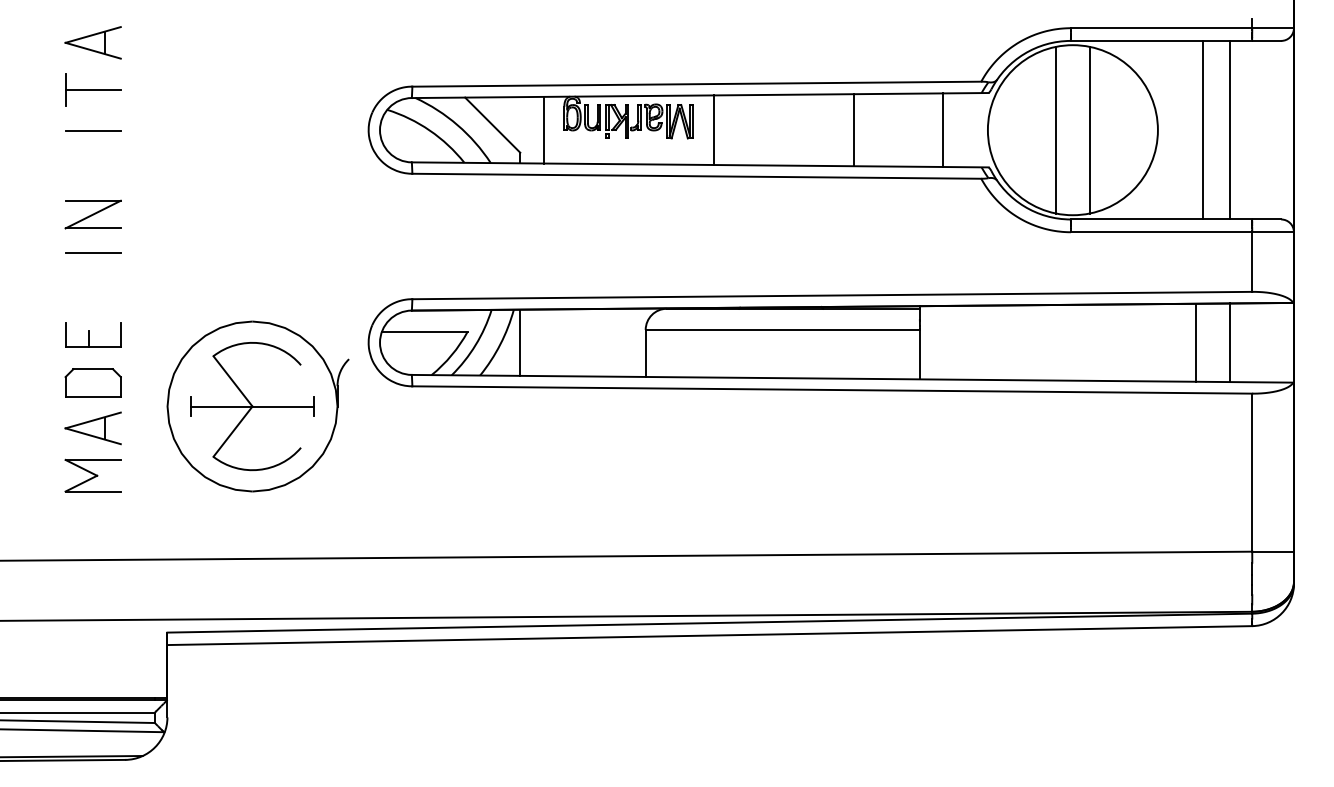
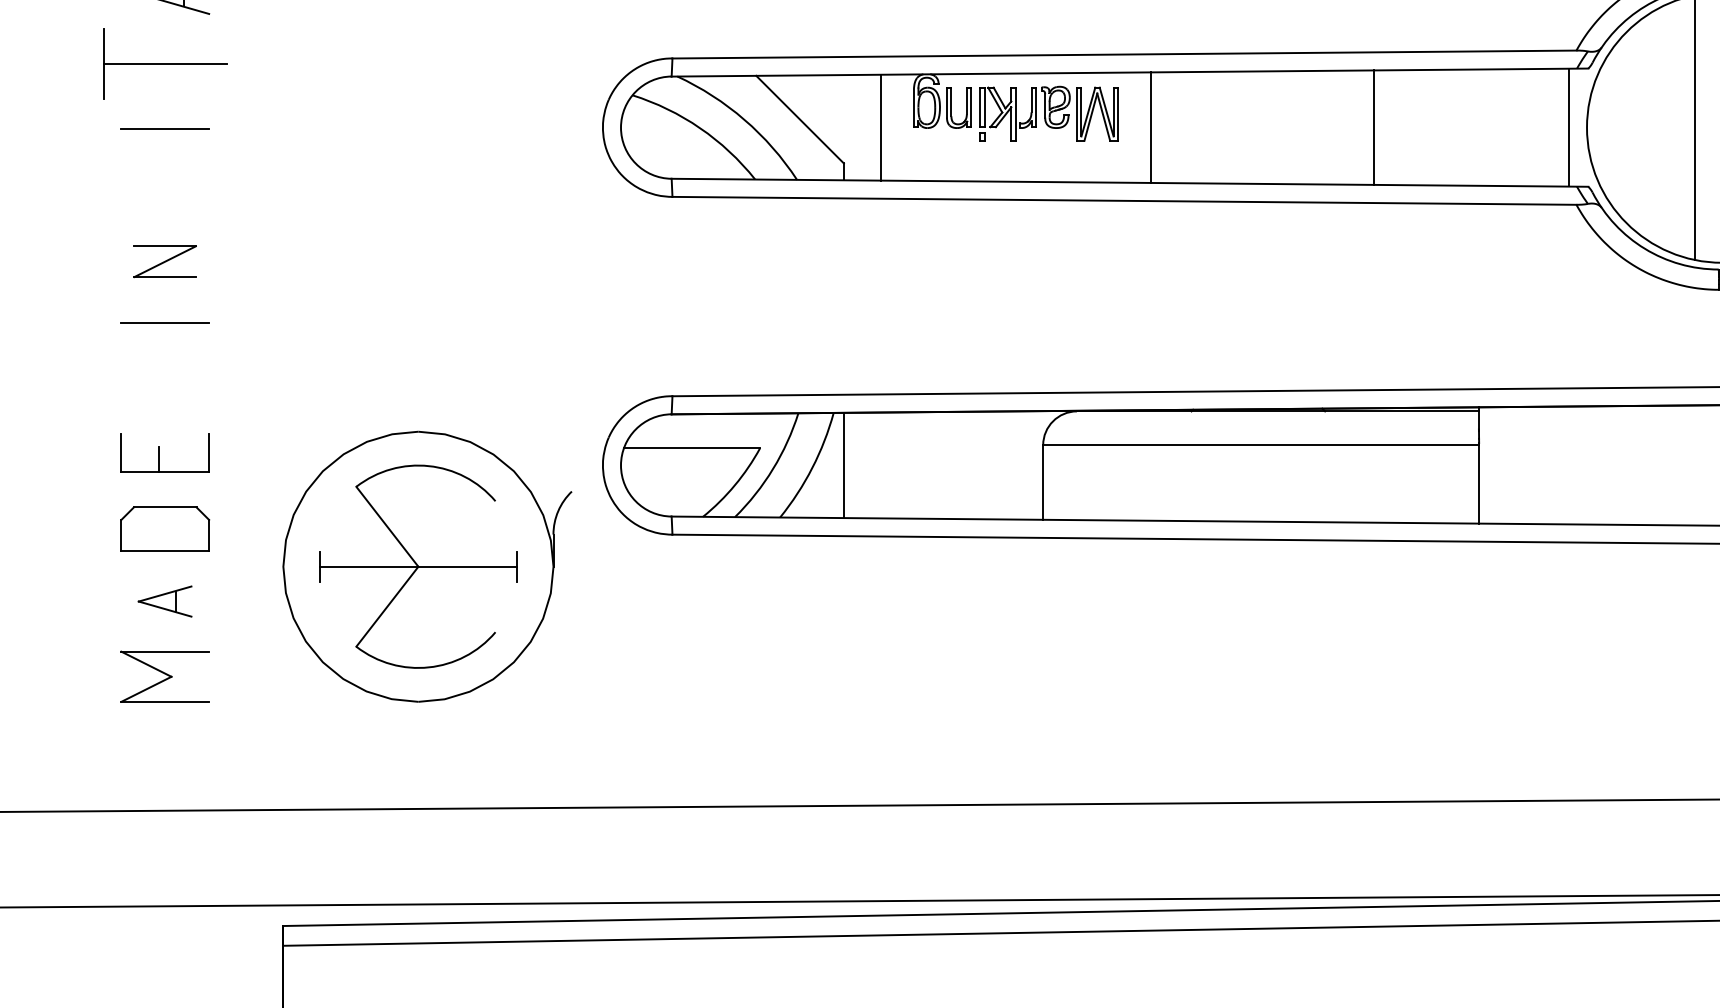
part: (93, 89) -> (165, 62), size x1.4
line: (943, 130) -> (1568, 128), moved
part: (92, 214) -> (164, 261), size x0.7
part: (92, 428) -> (164, 601), size x0.6

